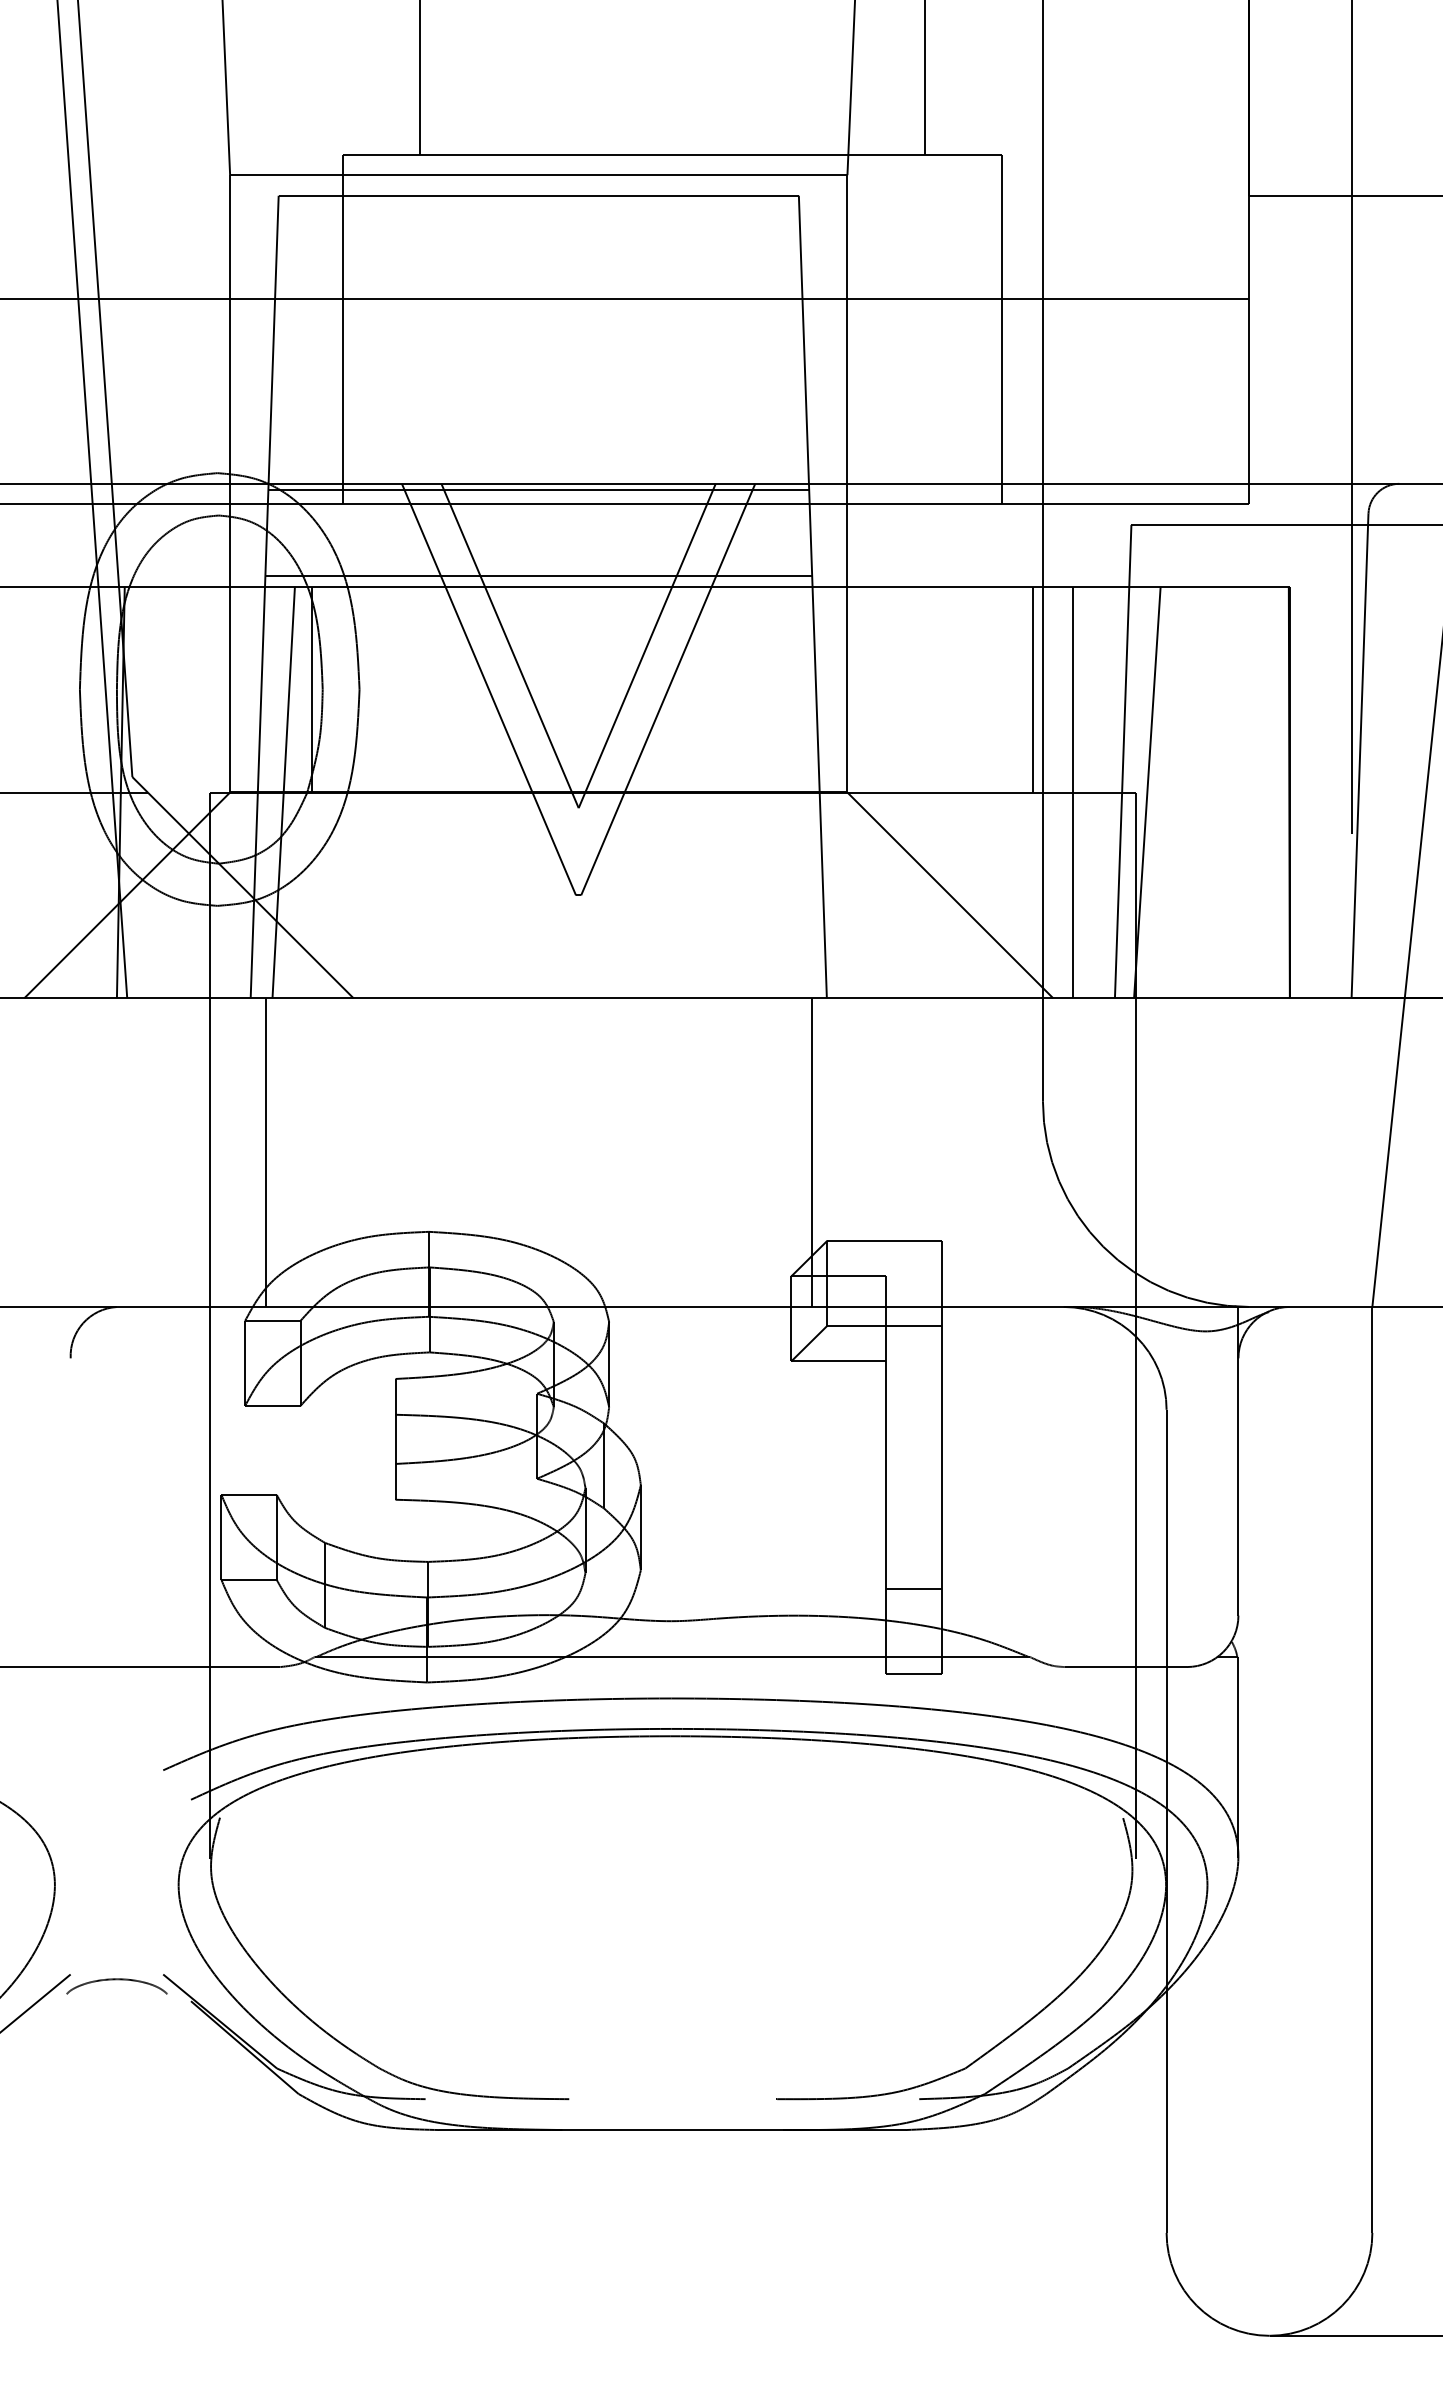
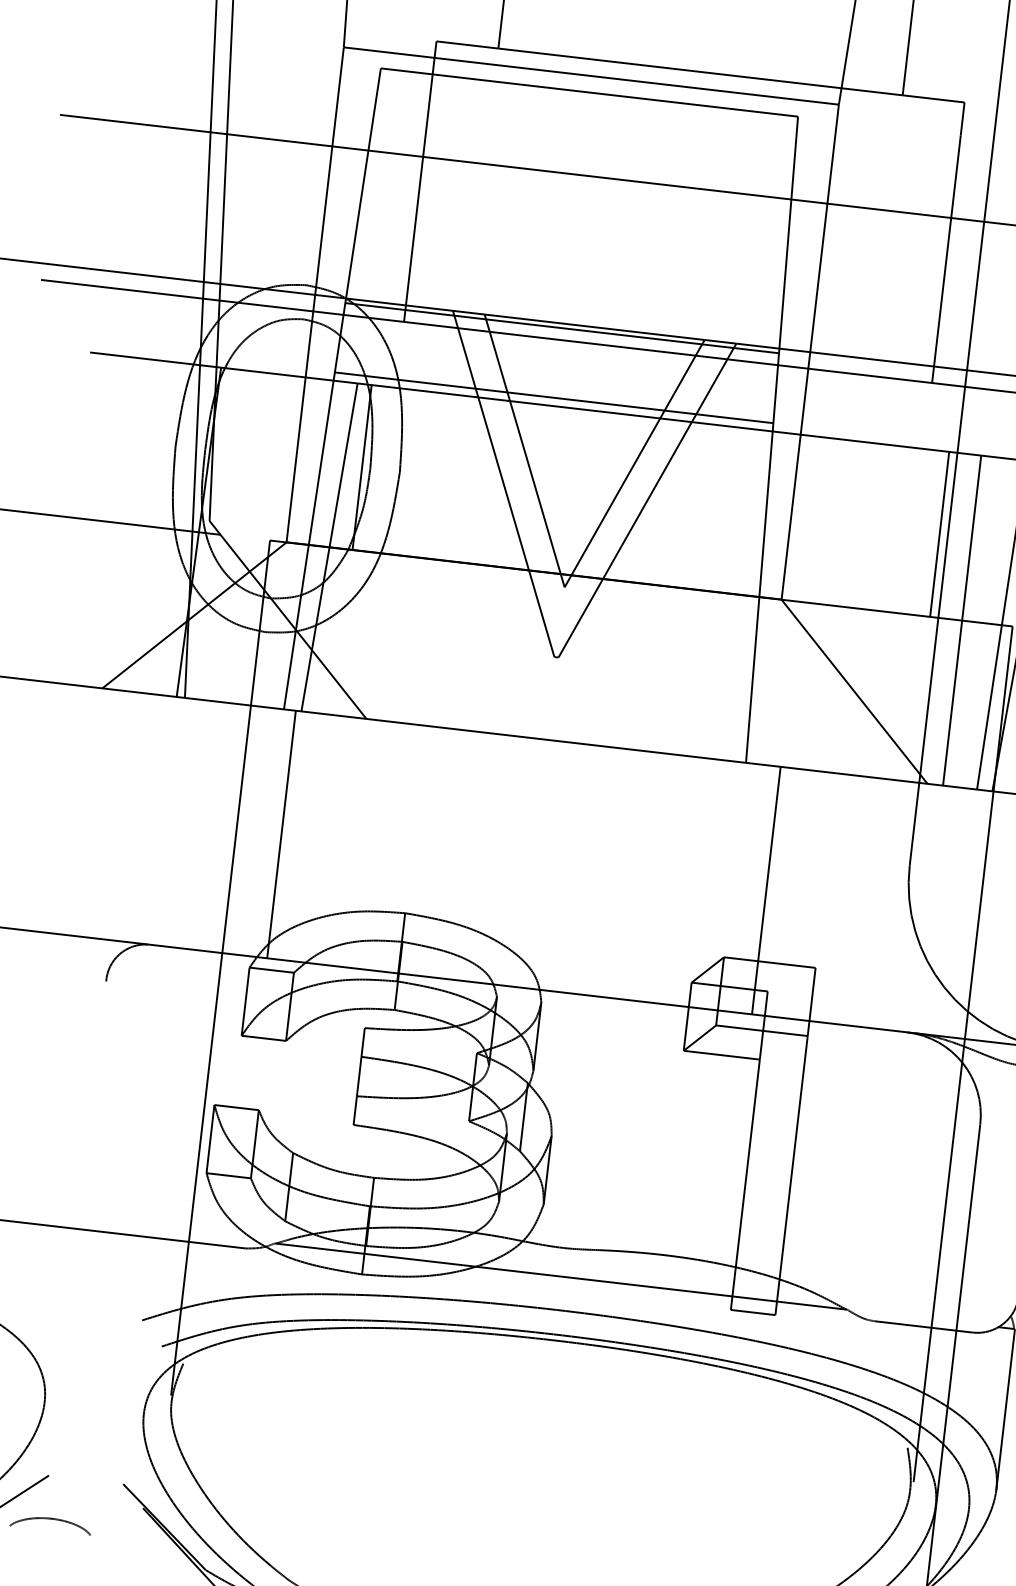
line: (812, 1152) -> (766, 890), moved
line: (913, 1588) -> (760, 1244), removed
curve: (116, 1980) -> (51, 1519), moved

